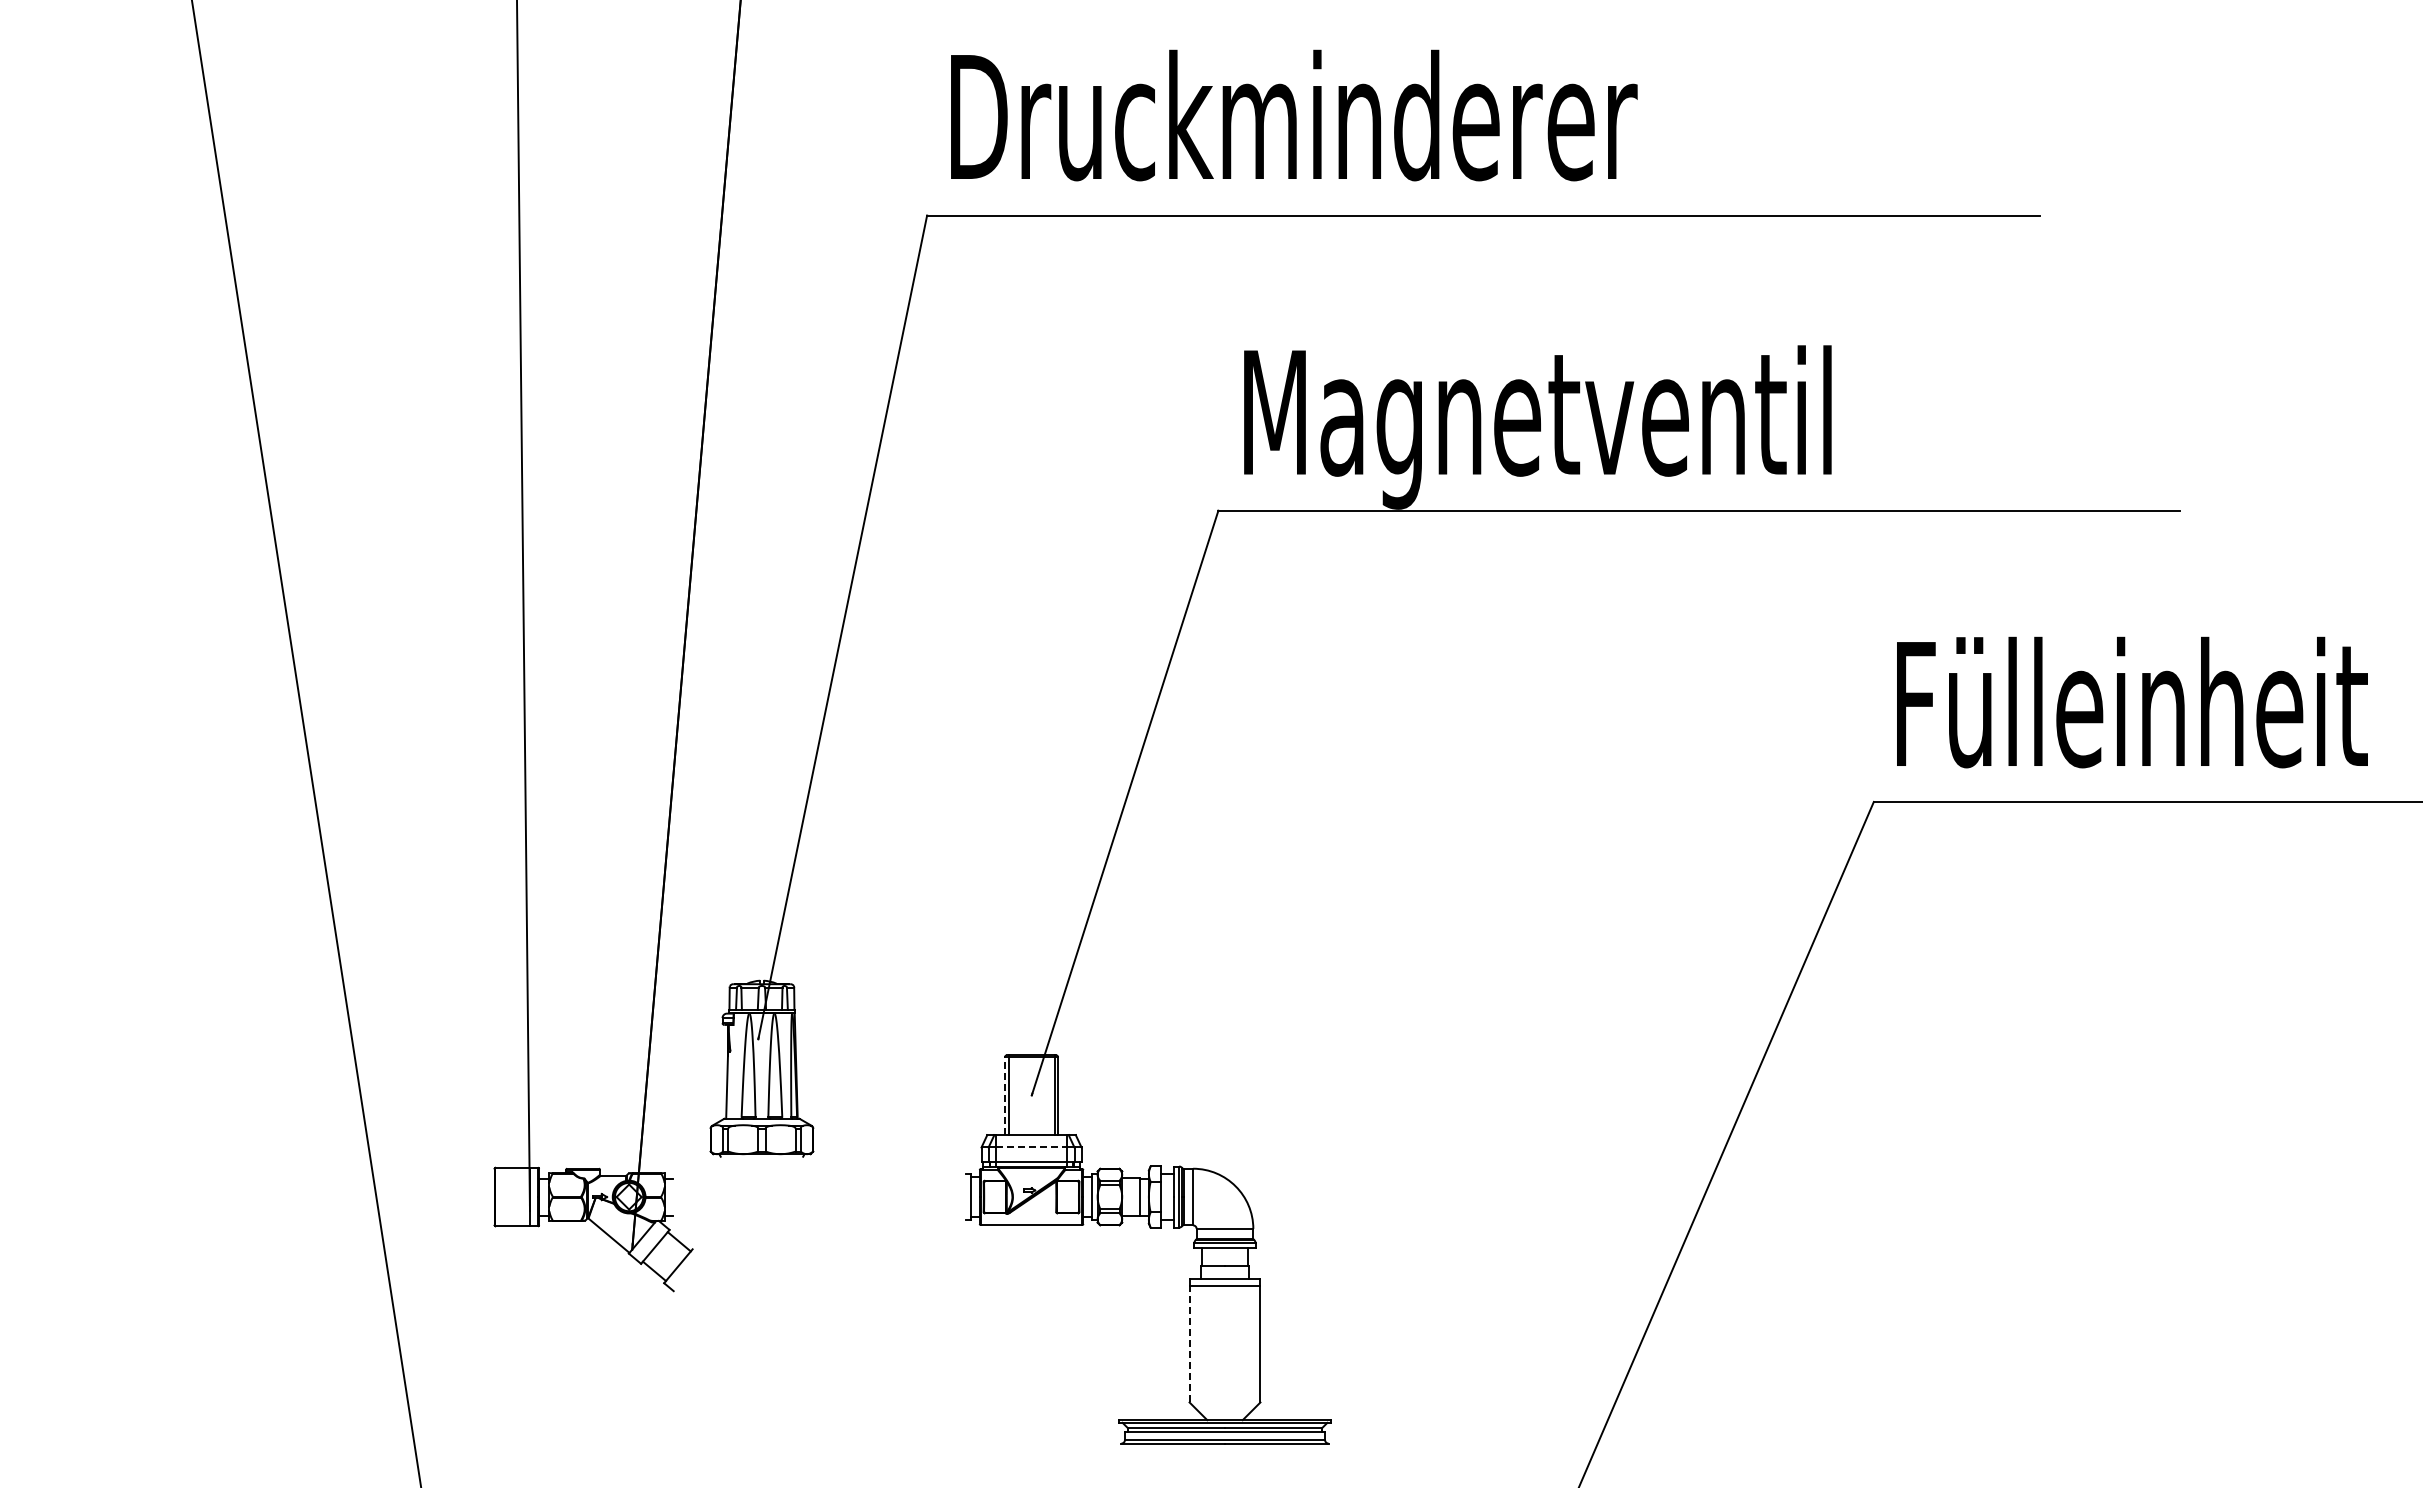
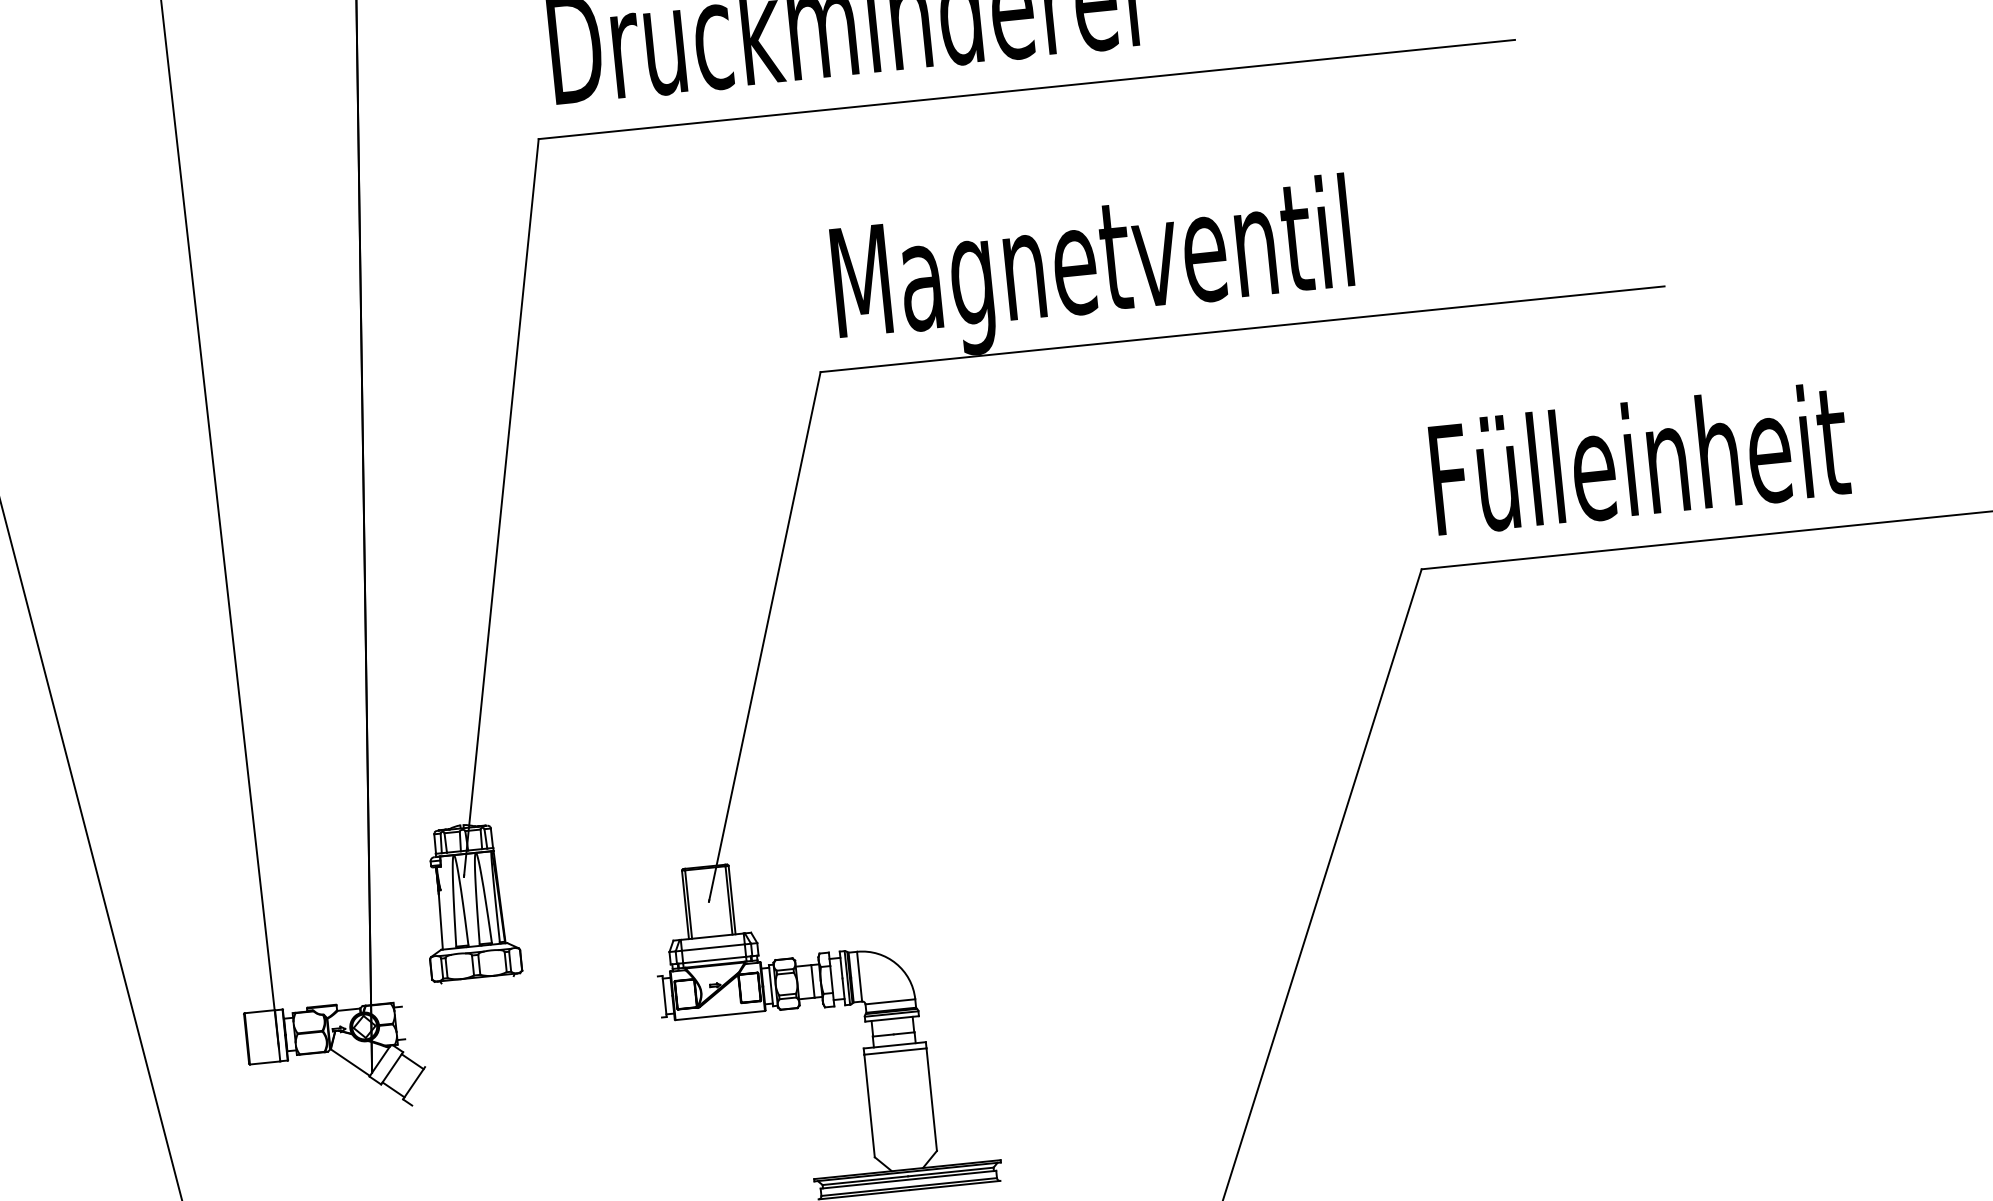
line: (1004, 1096) -> (685, 905), dashed -> solid
line: (1031, 1147) -> (713, 947), dashed -> solid
line: (1189, 1343) -> (869, 1105), dashed -> solid

